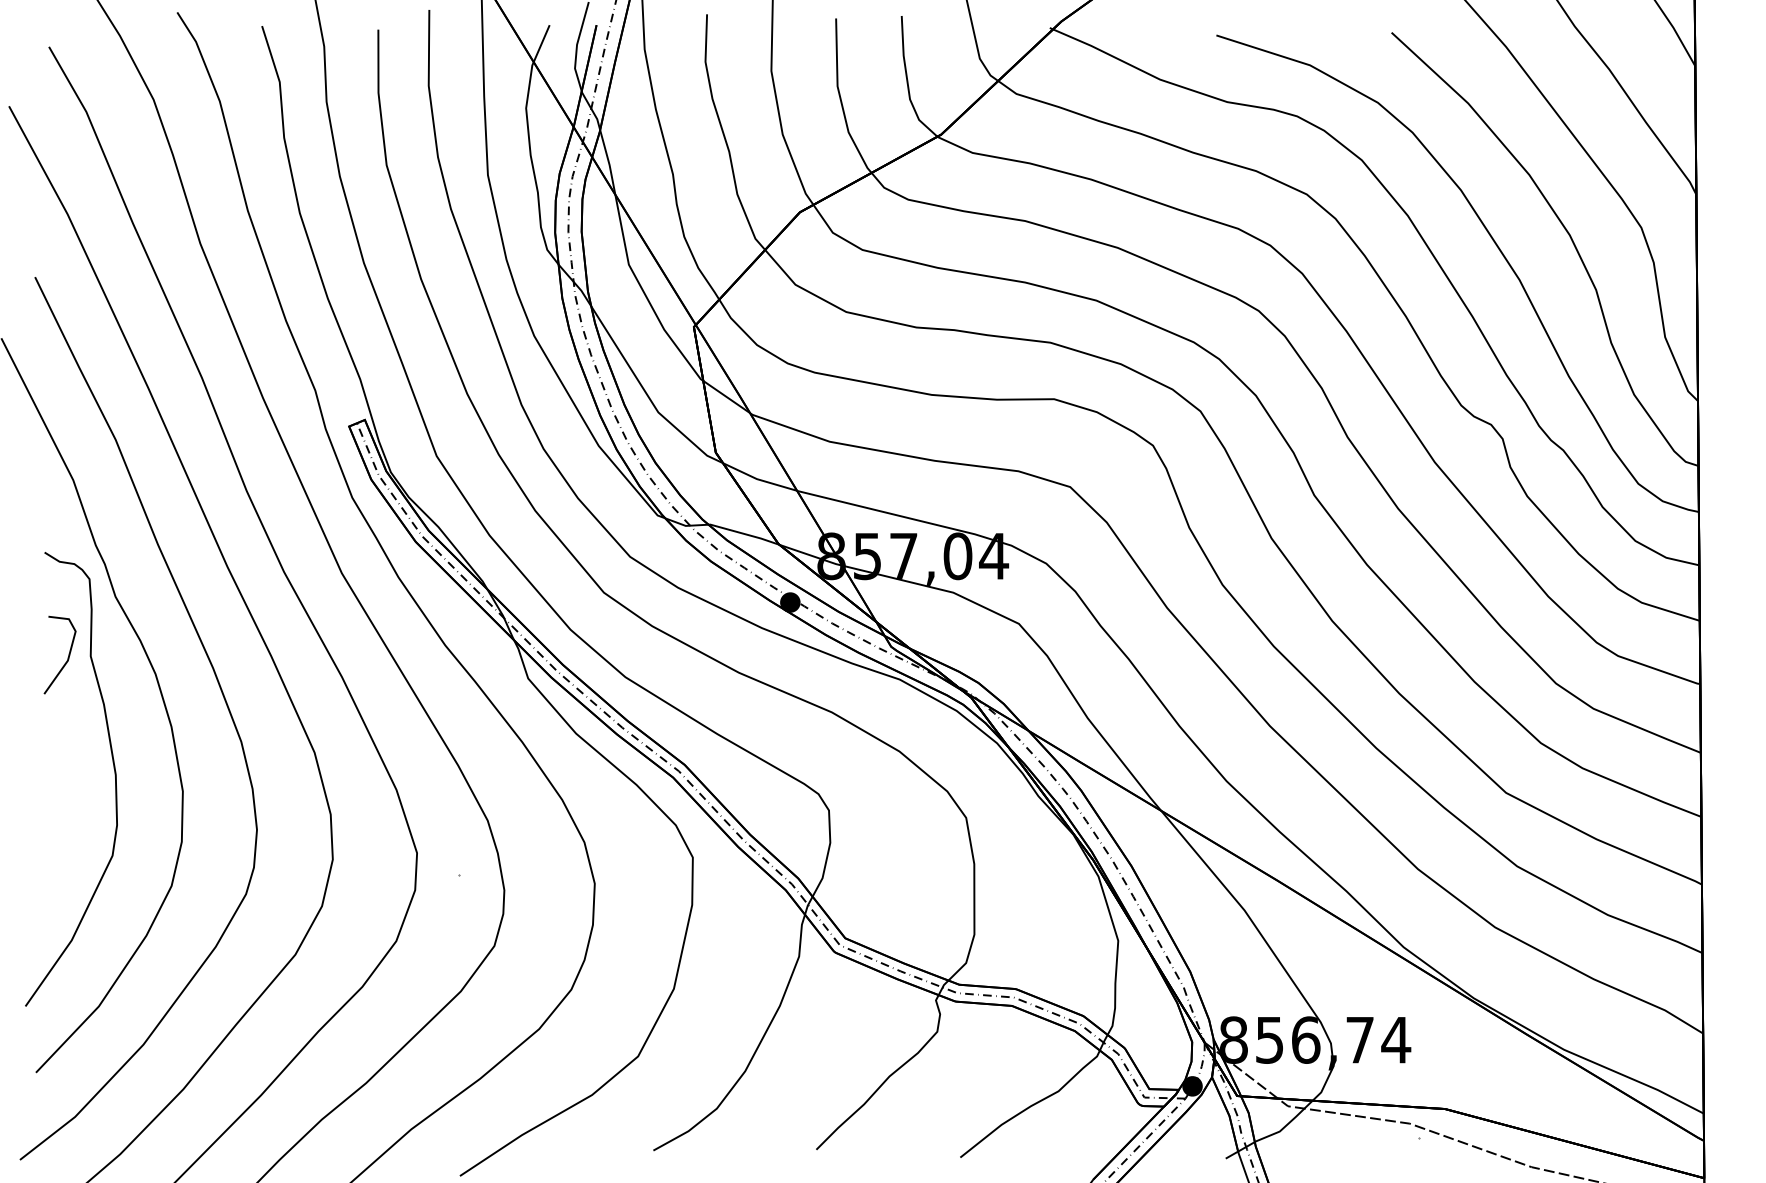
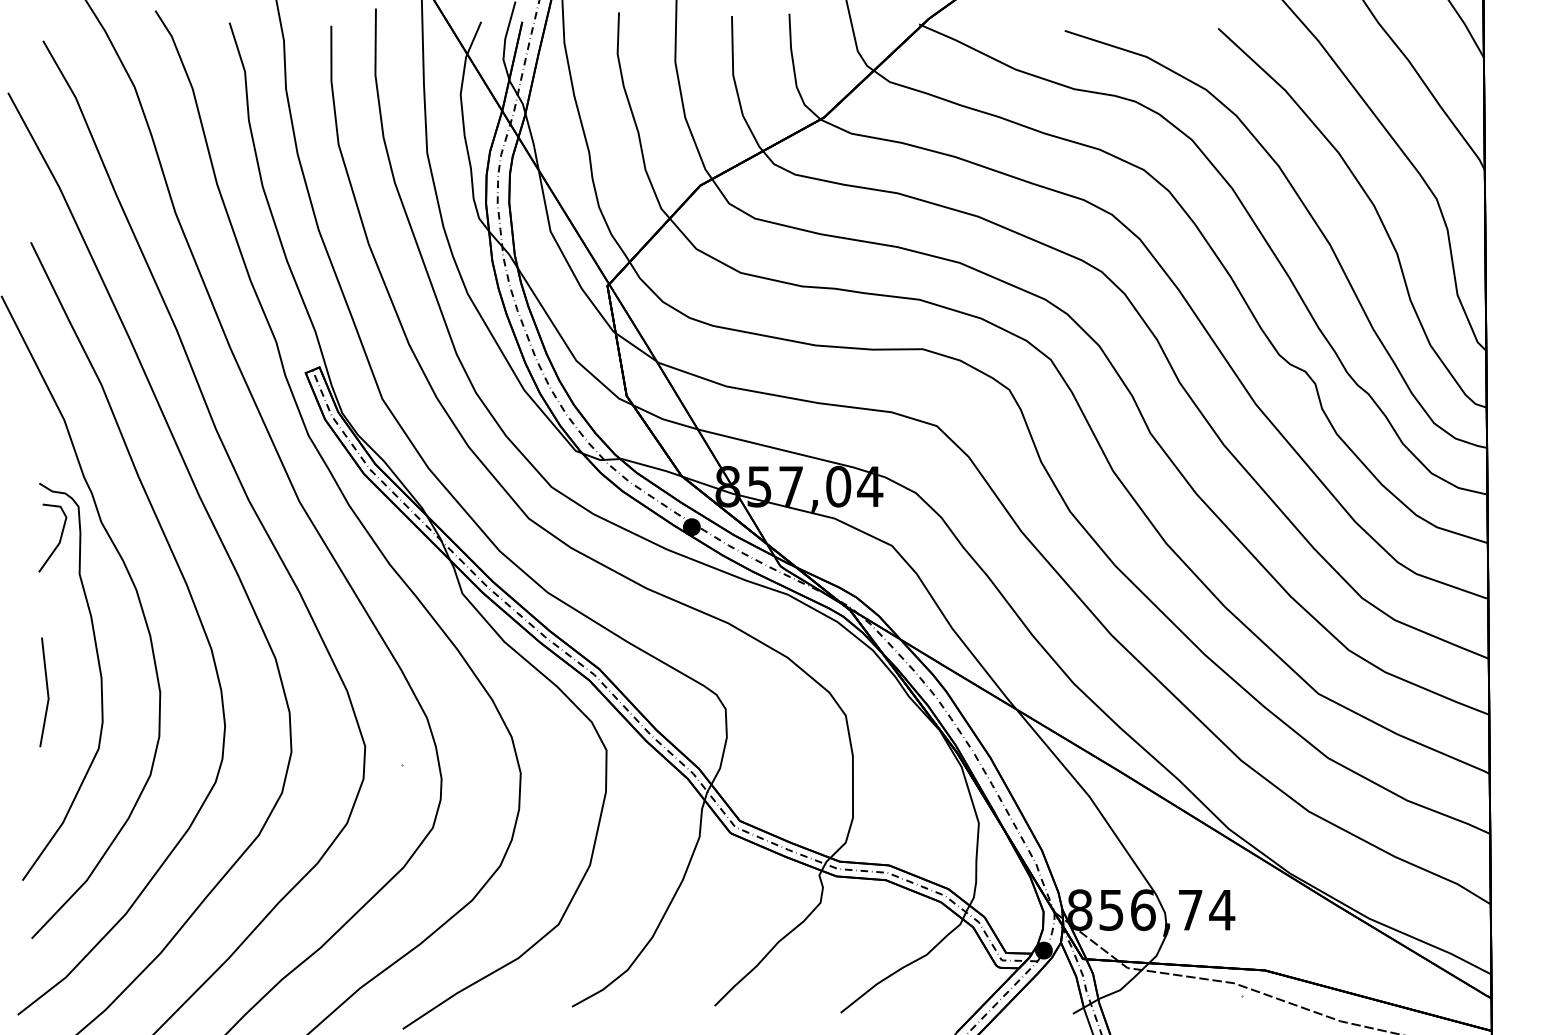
line: (67, 655) -> (59, 538), moved
line: (52, 789) -> (46, 690), added

